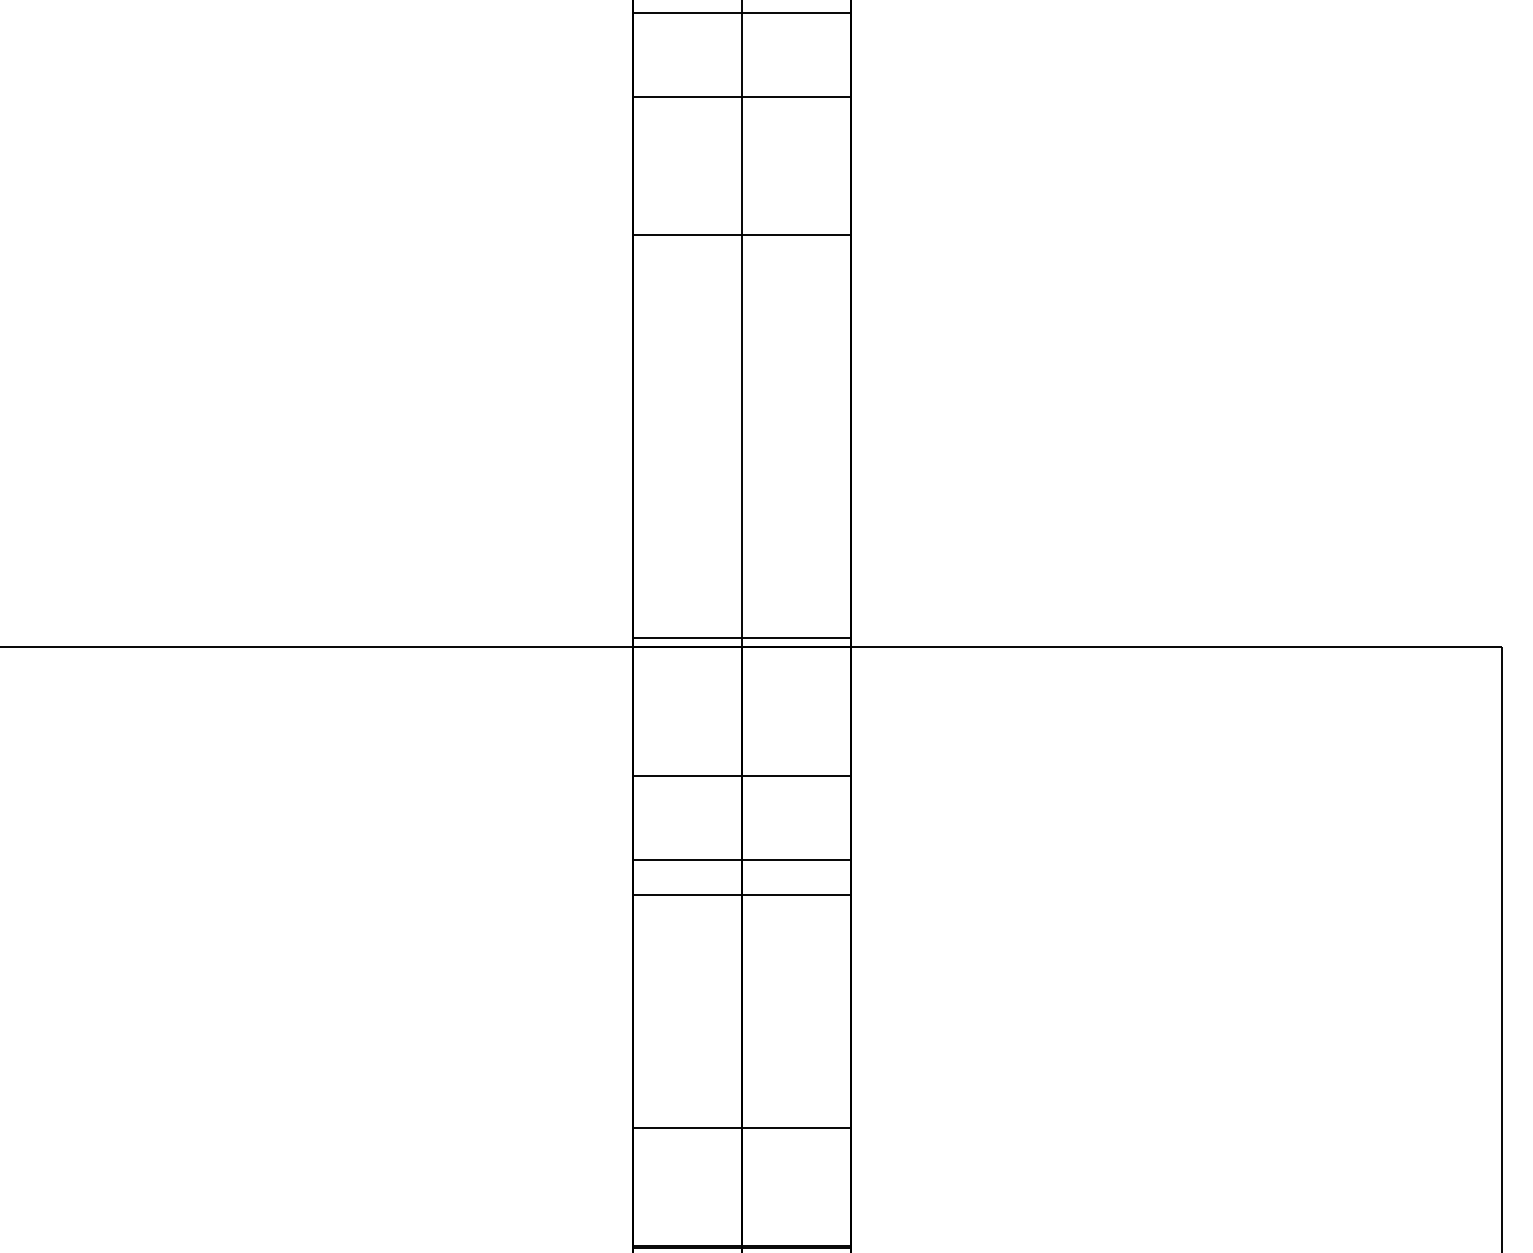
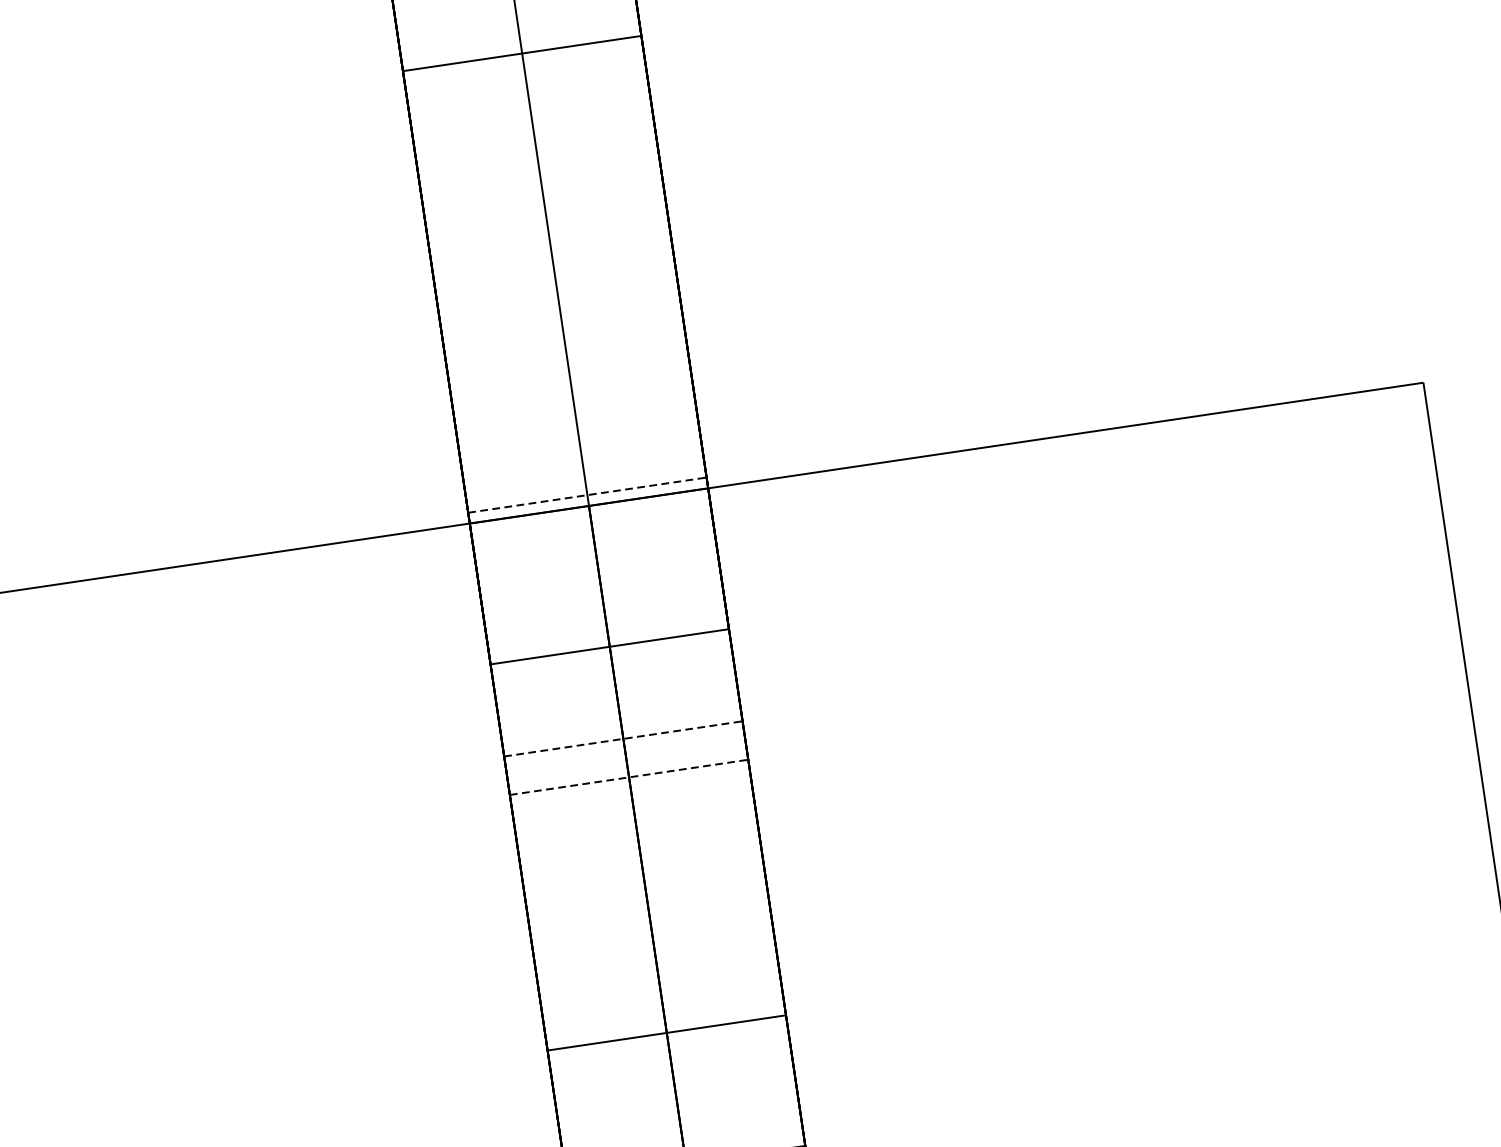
line: (741, 637) -> (586, 495), solid -> dashed
line: (741, 859) -> (622, 738), solid -> dashed
line: (741, 894) -> (628, 777), solid -> dashed

